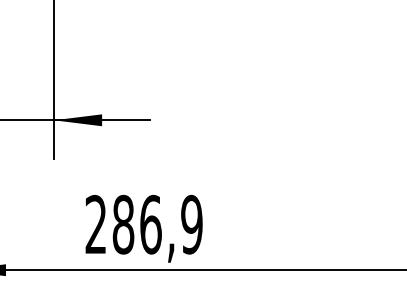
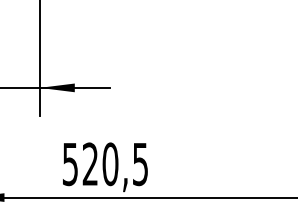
text: (144, 225) -> (105, 164), 286,9 -> 520,5

